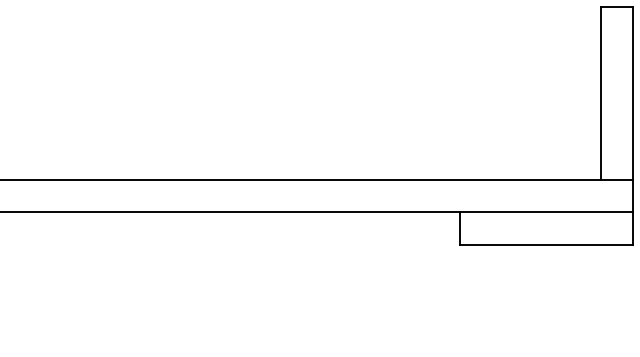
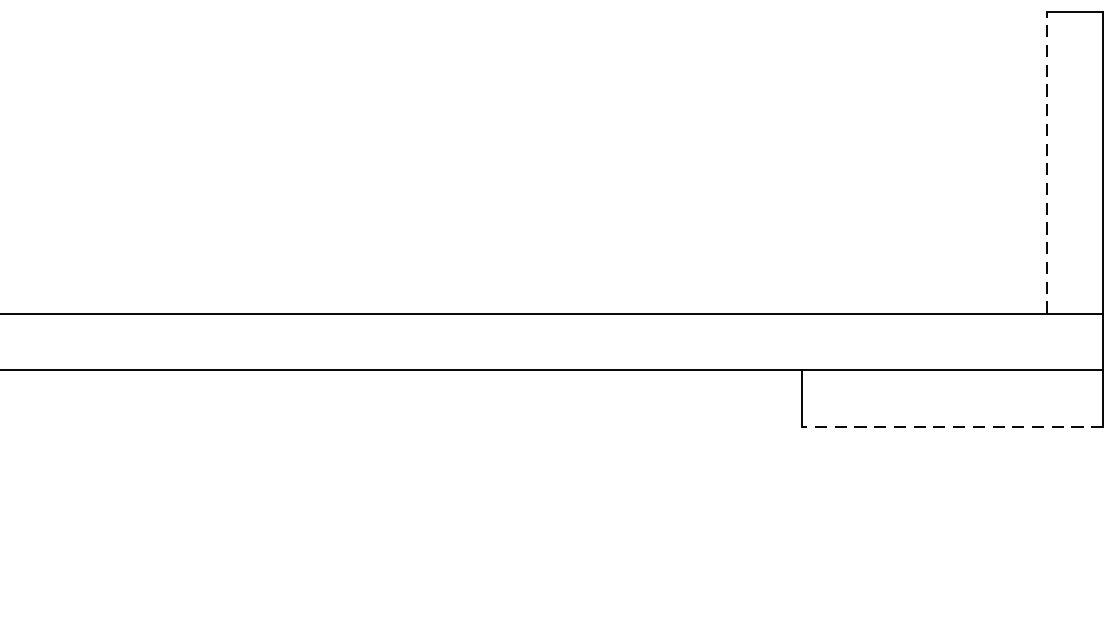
line: (600, 93) -> (1045, 162), solid -> dashed
line: (546, 244) -> (951, 425), solid -> dashed

